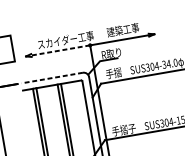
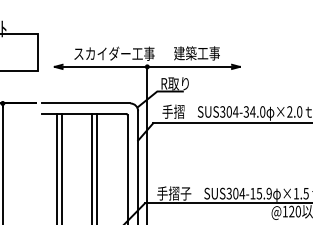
line: (57, 50) -> (100, 66), dashed -> solid
line: (51, 78) -> (85, 103), dashed -> solid

